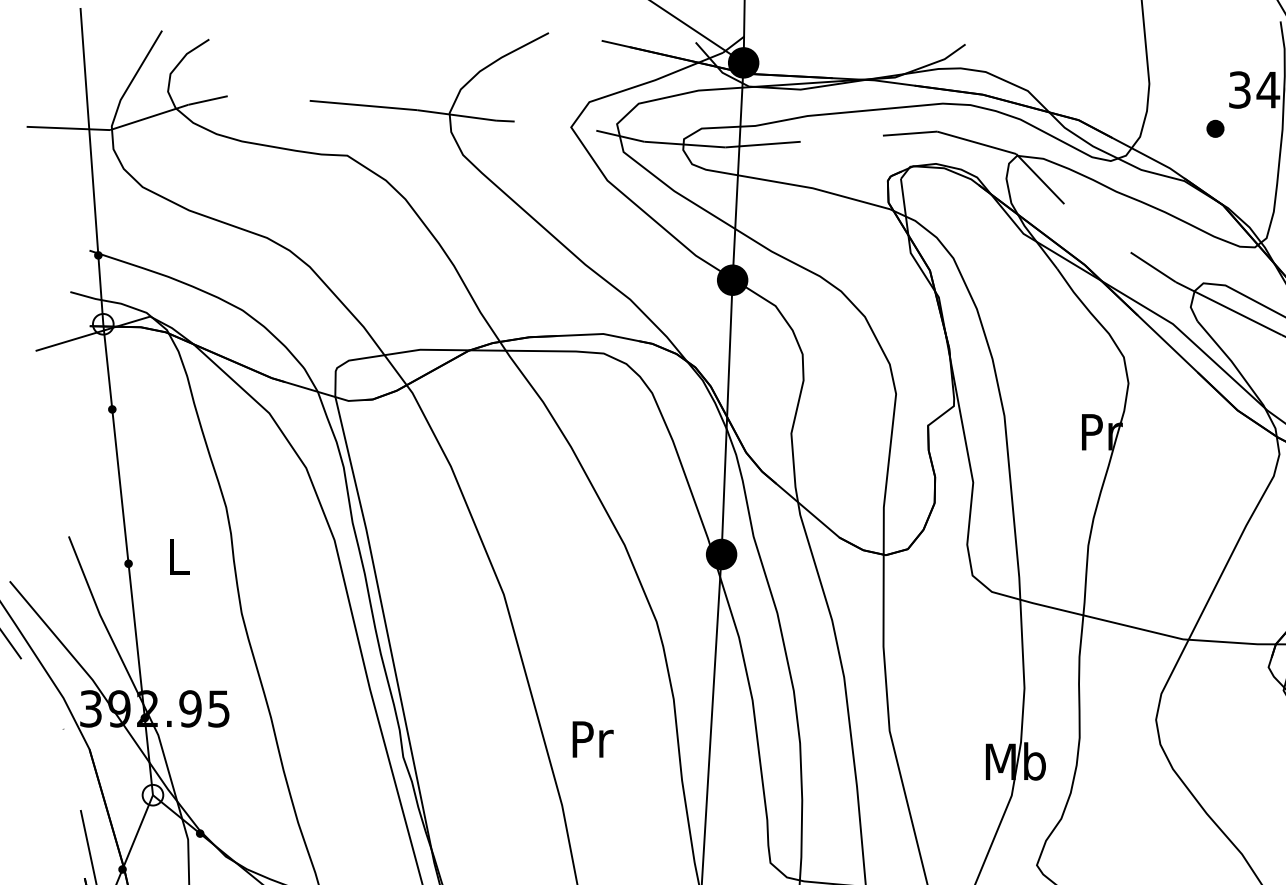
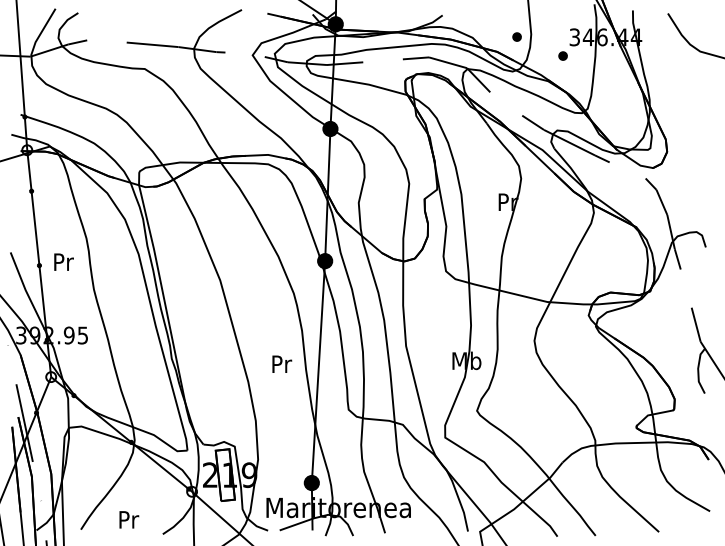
part: (1118, 88) -> (516, 36), added
text: (178, 555) -> (63, 261), L -> Pr
text: (593, 737) -> (282, 363), moved

